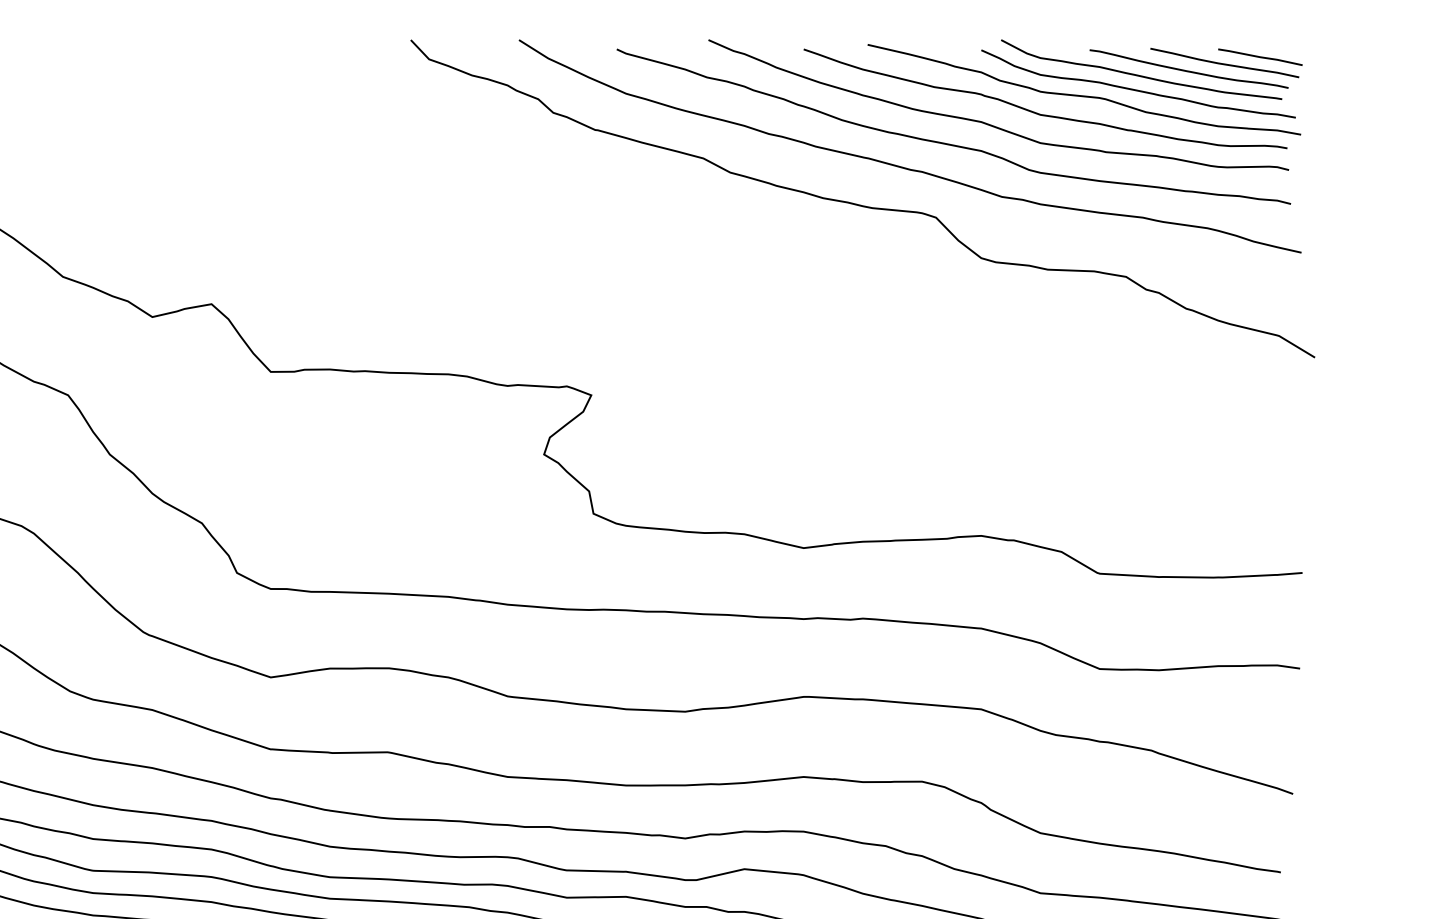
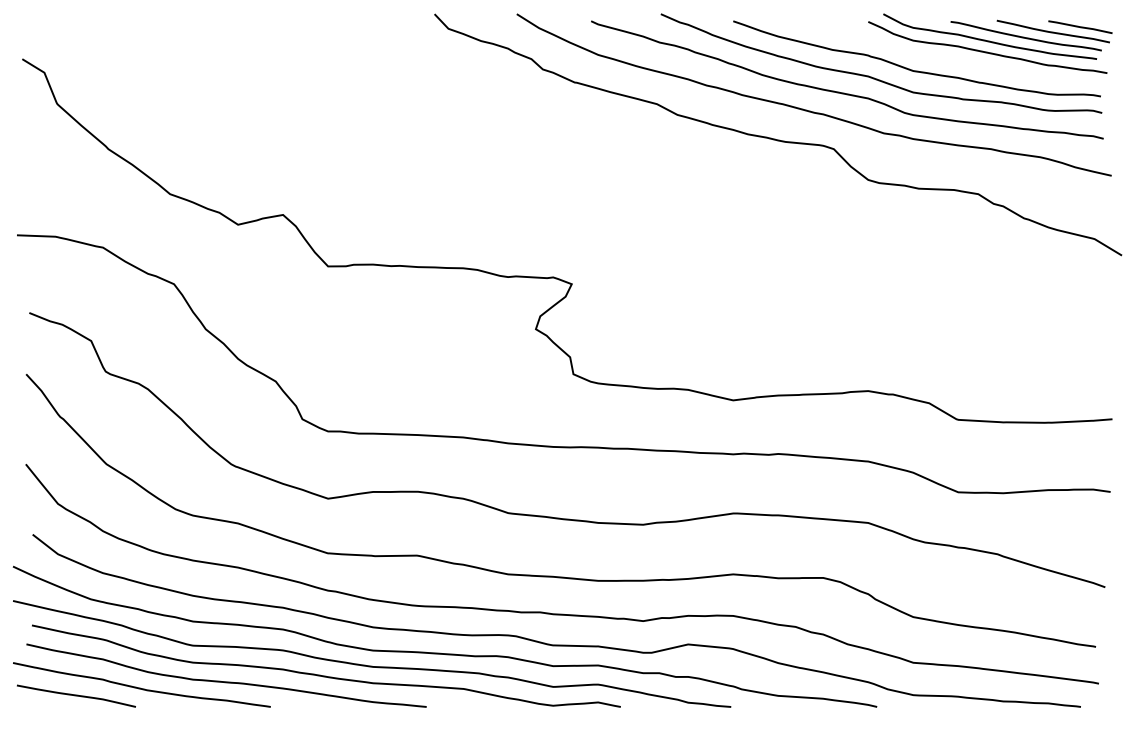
curve: (1081, 94) -> (944, 55), removed

